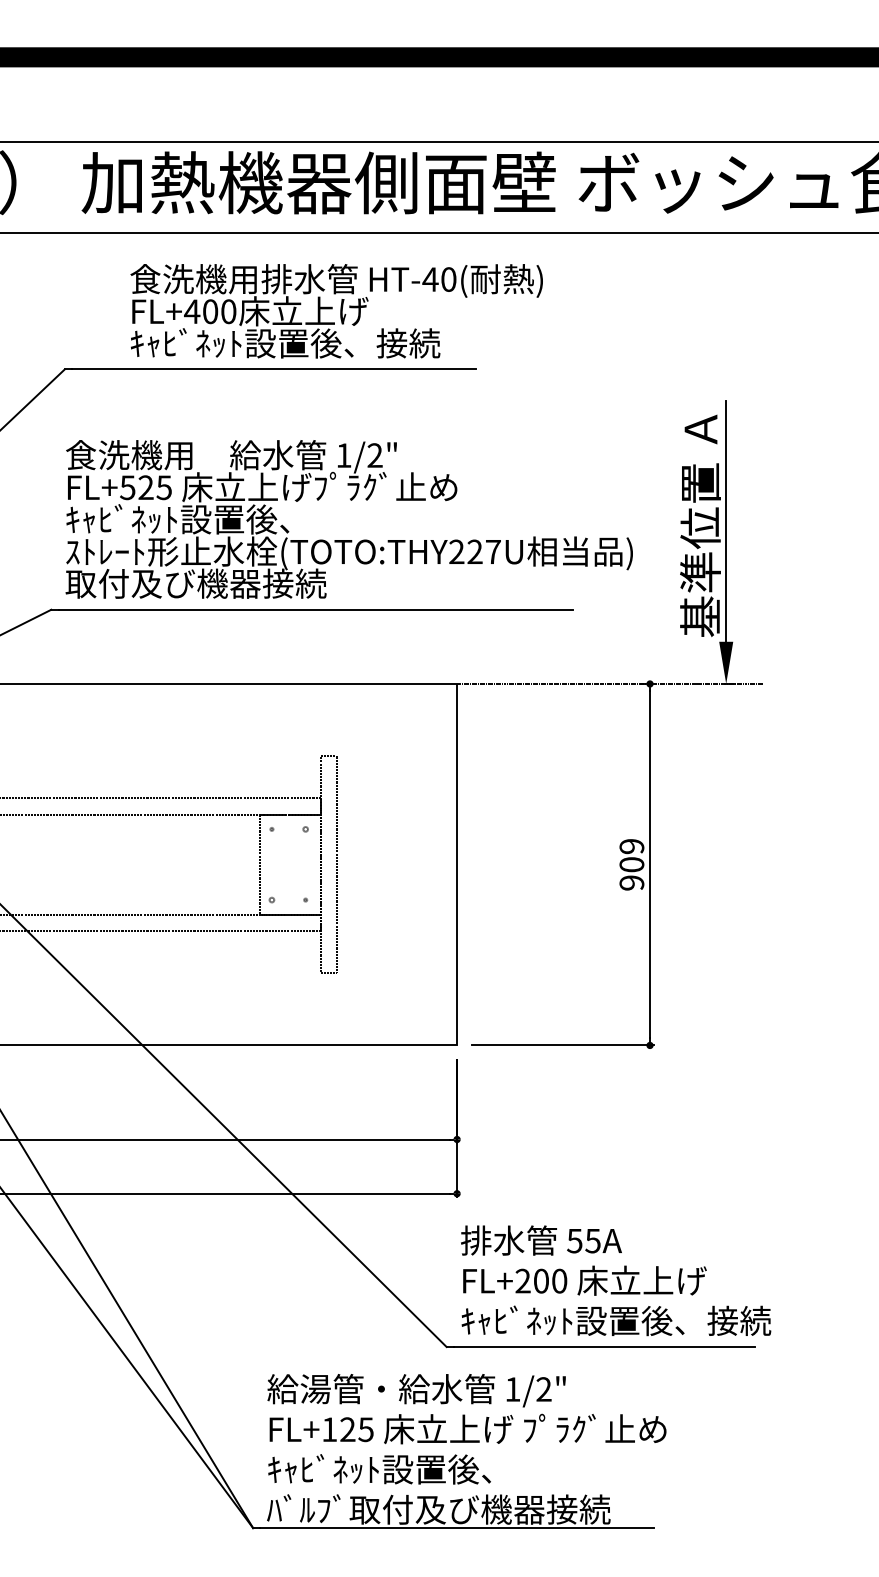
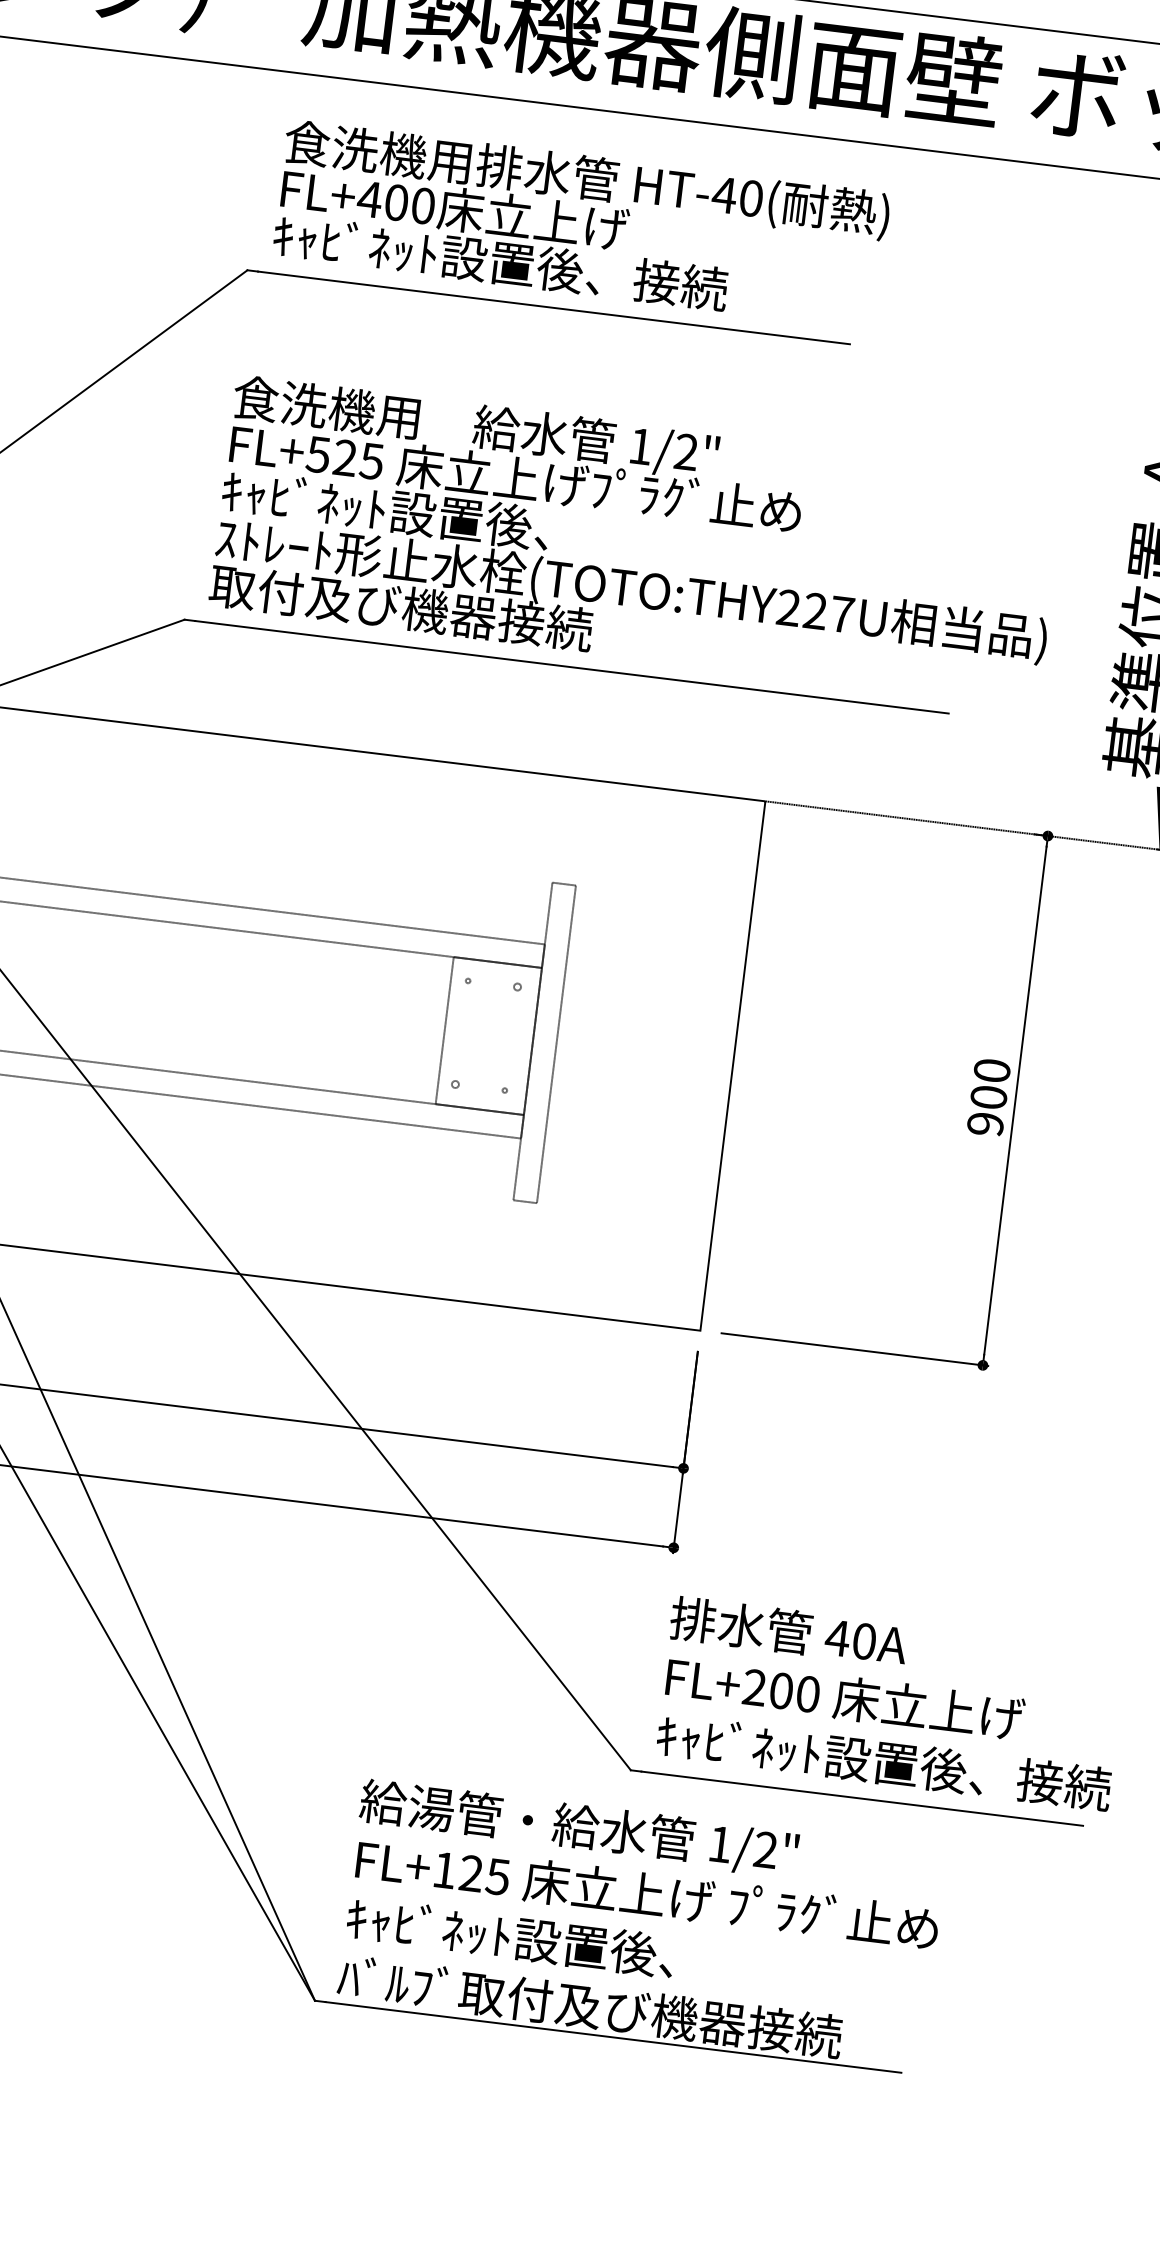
text: (336, 311) -> (581, 225), moved
text: (631, 846) -> (991, 1070), 909 -> 900
text: (583, 1240) -> (850, 1638), 55A -> 40A

